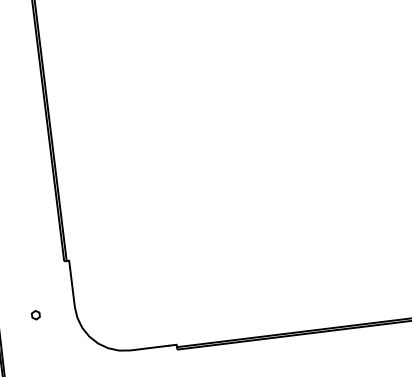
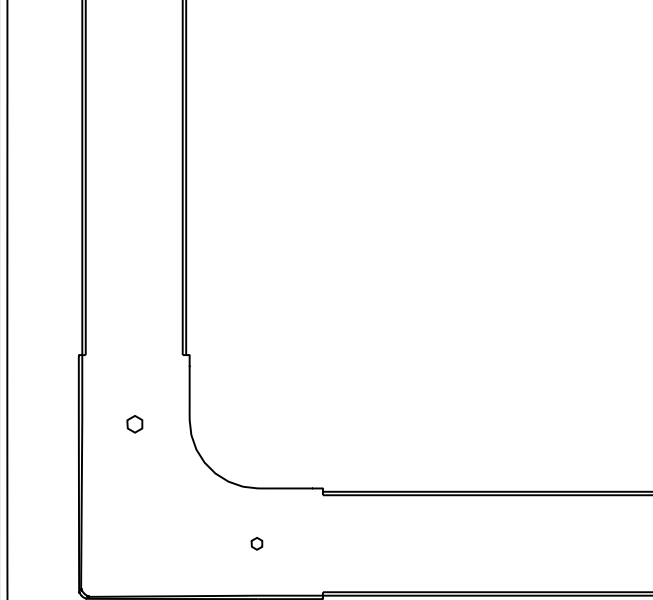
part: (35, 314) -> (134, 423), size x1.4

